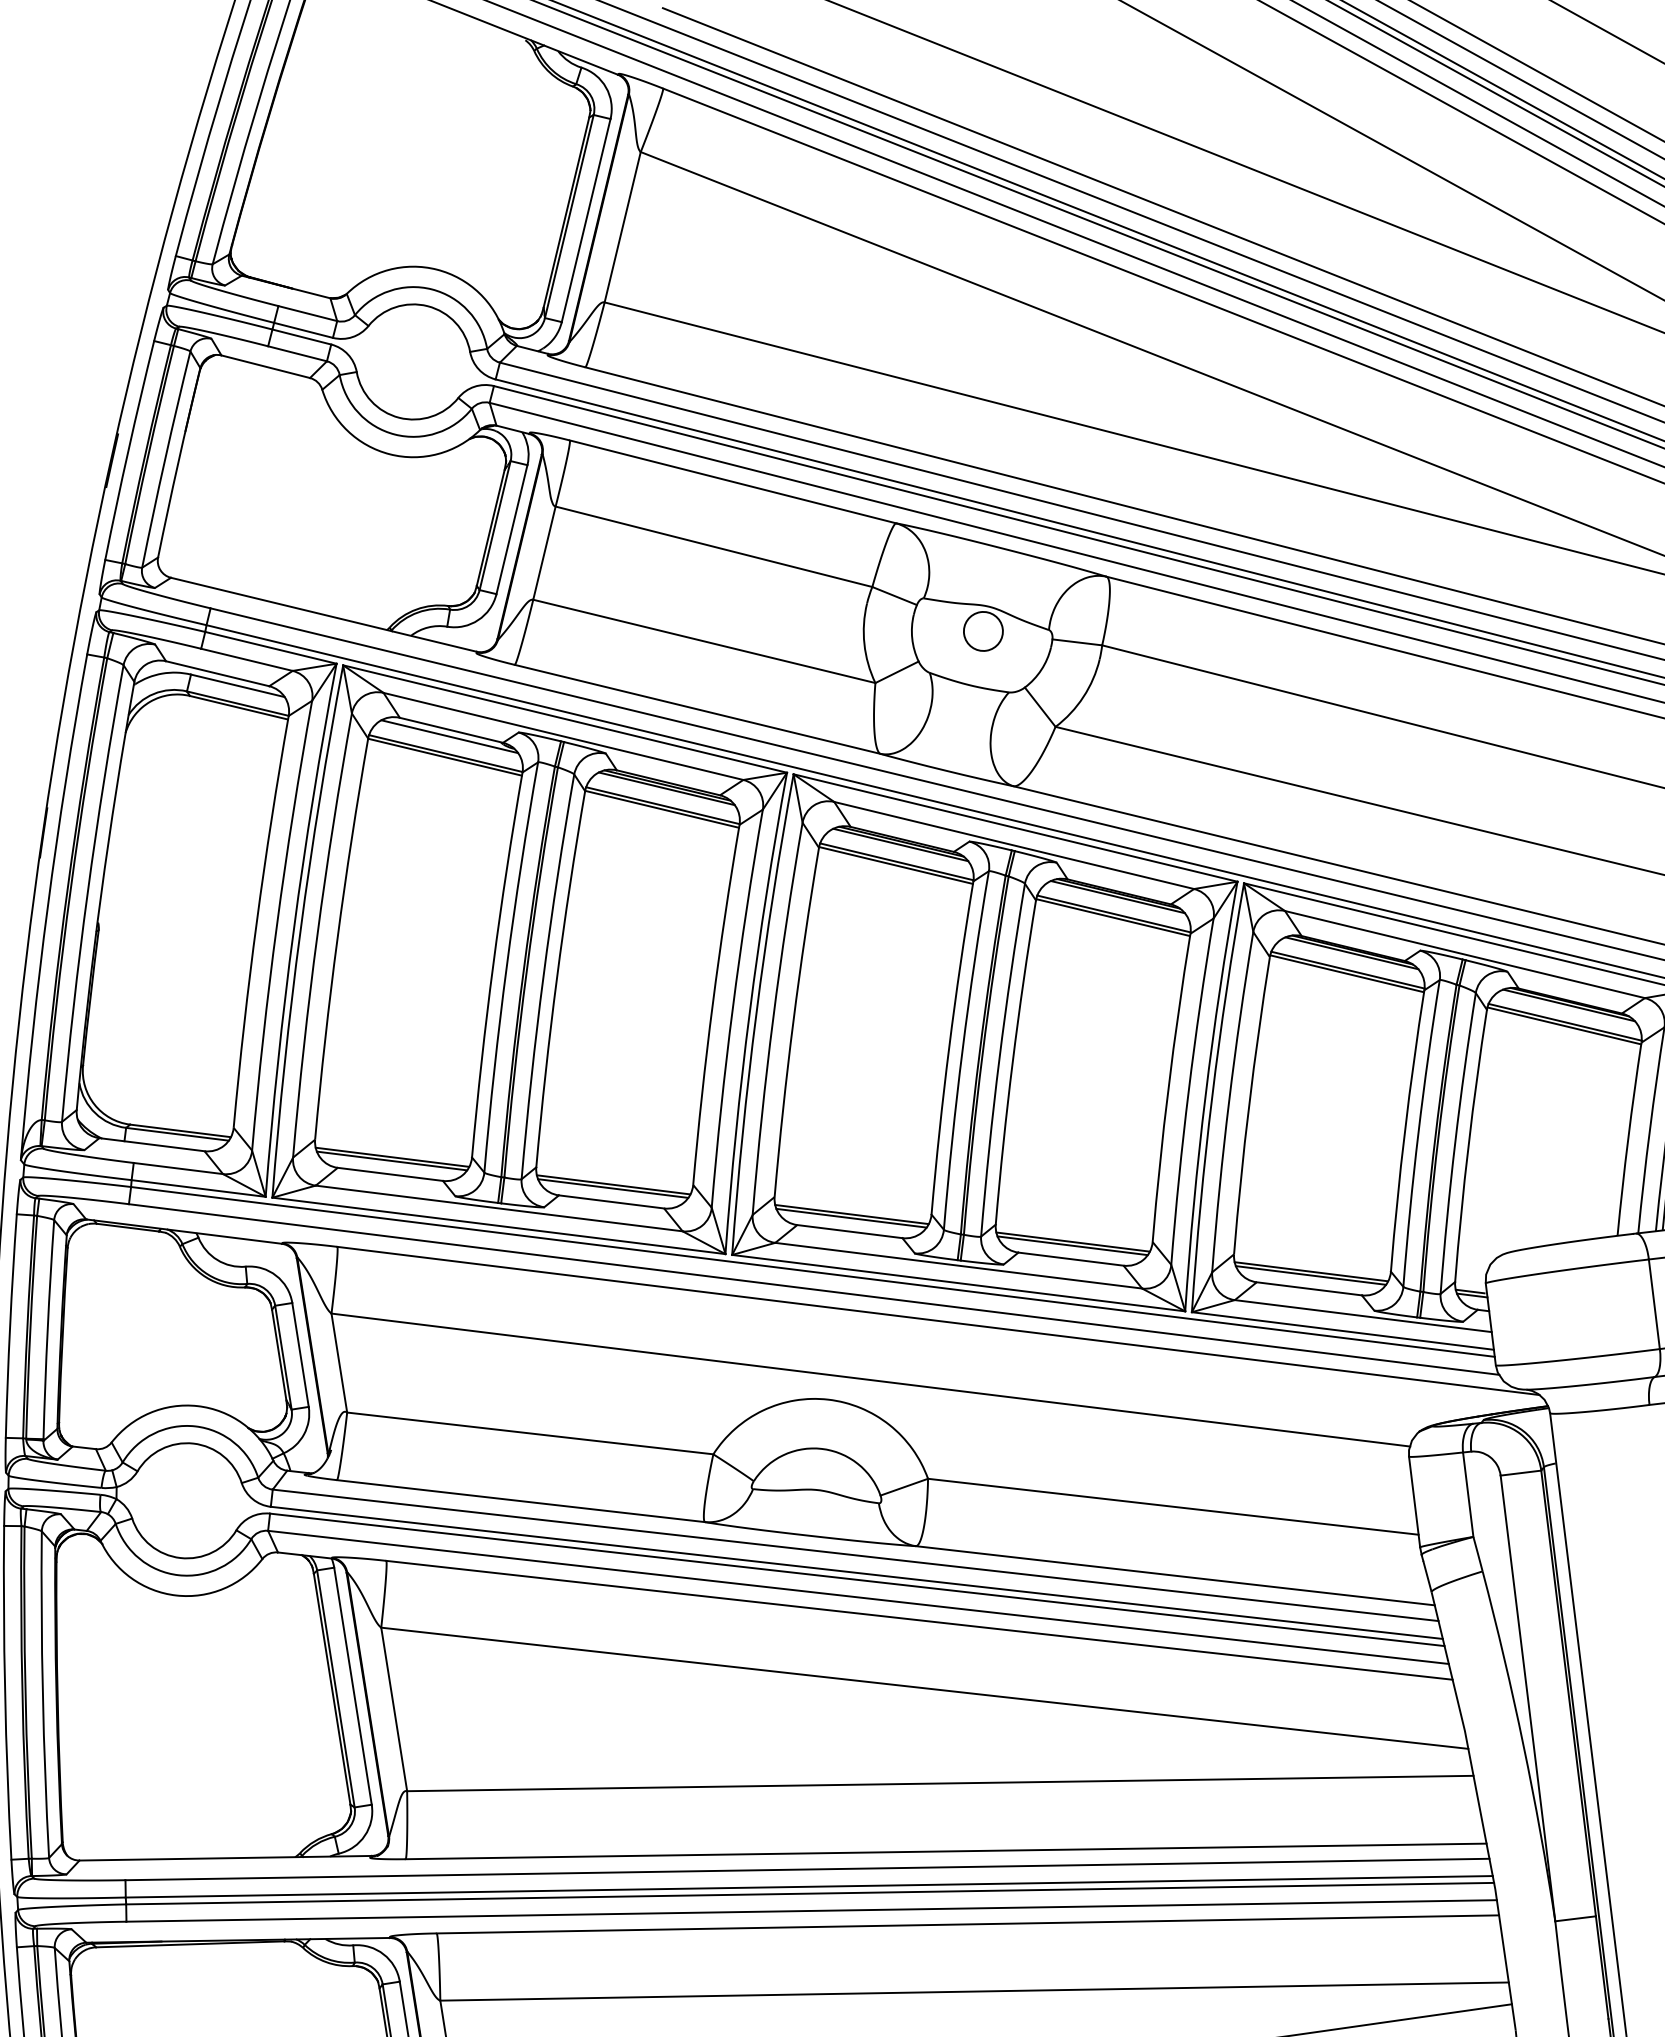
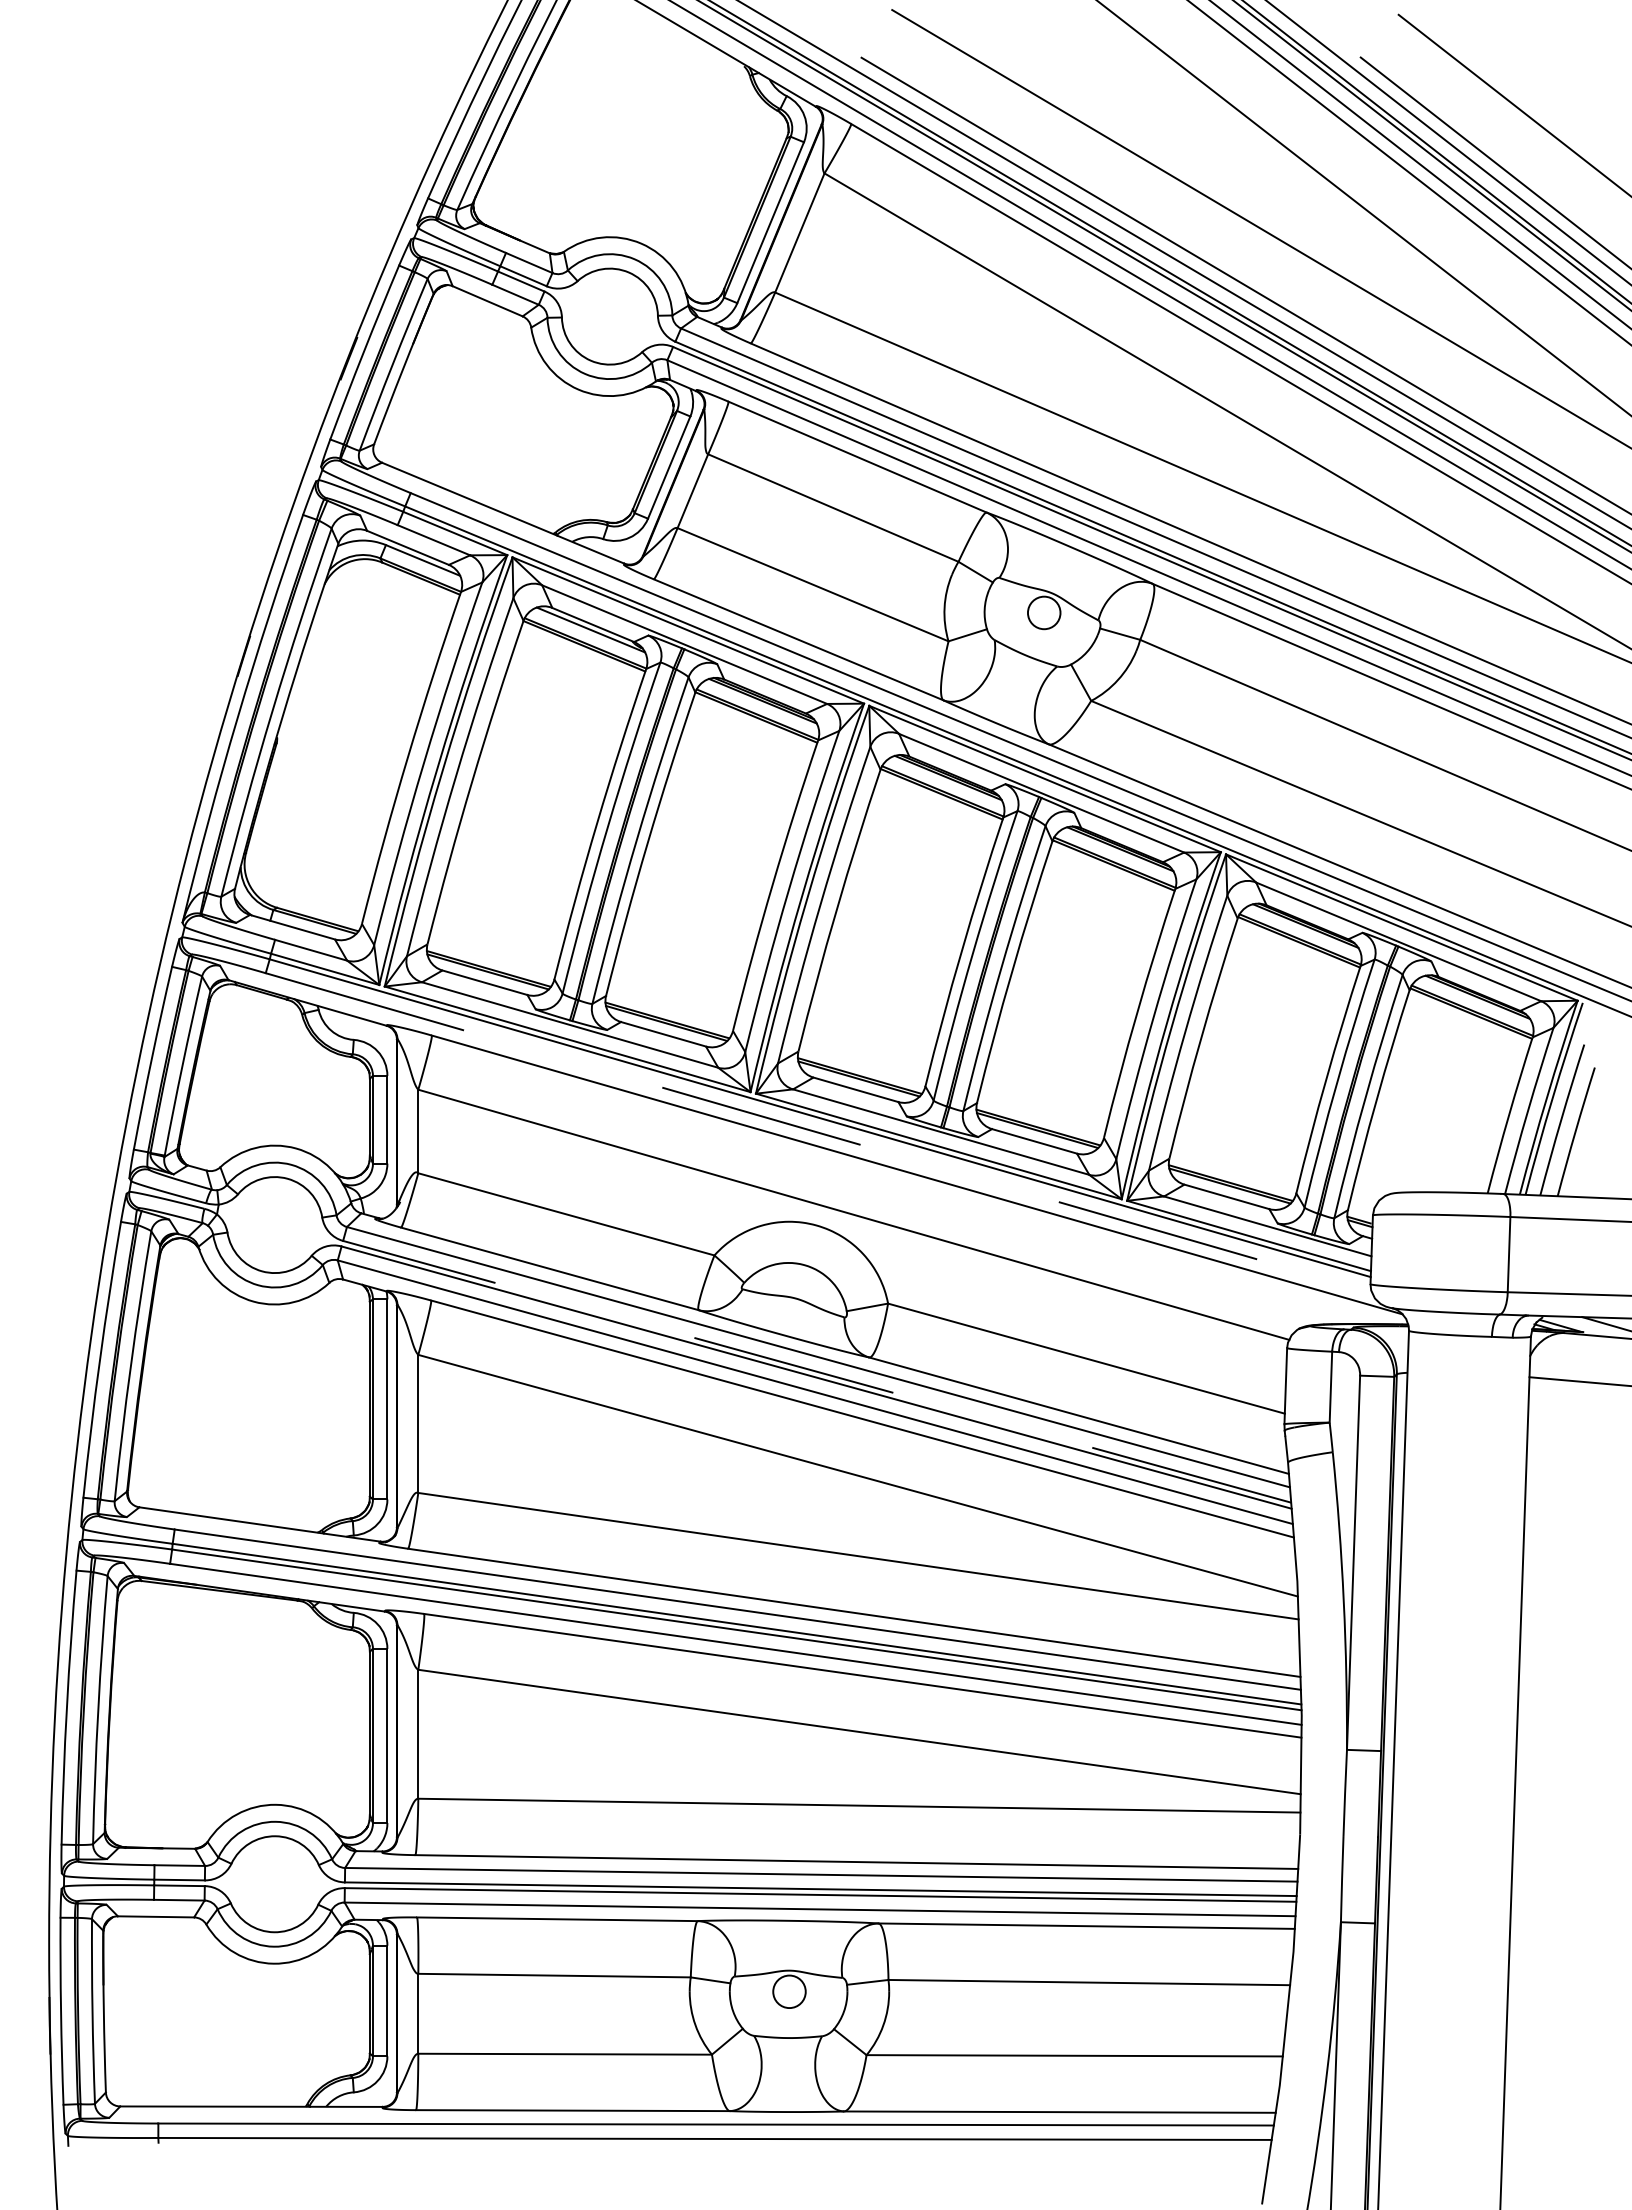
line: (813, 1289) -> (818, 1132), solid -> dashed
line: (857, 1572) -> (817, 1371), solid -> dashed

